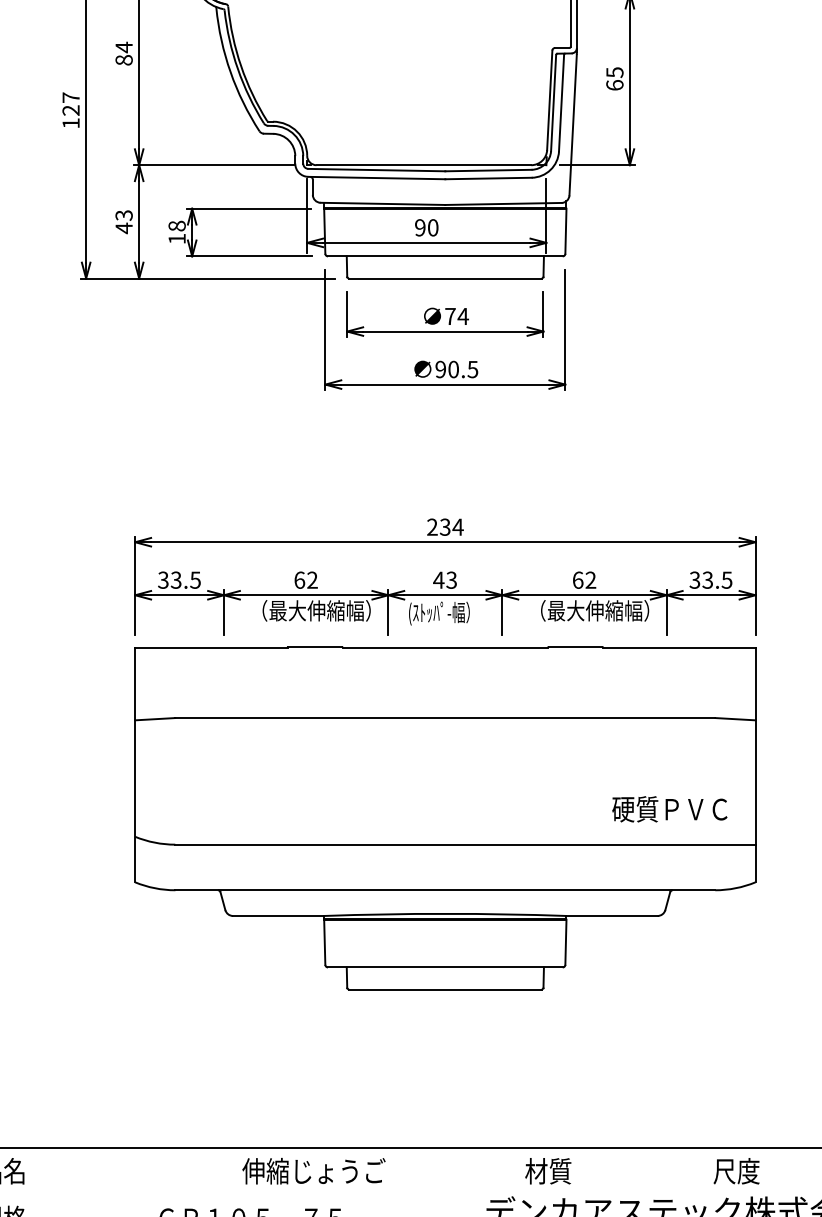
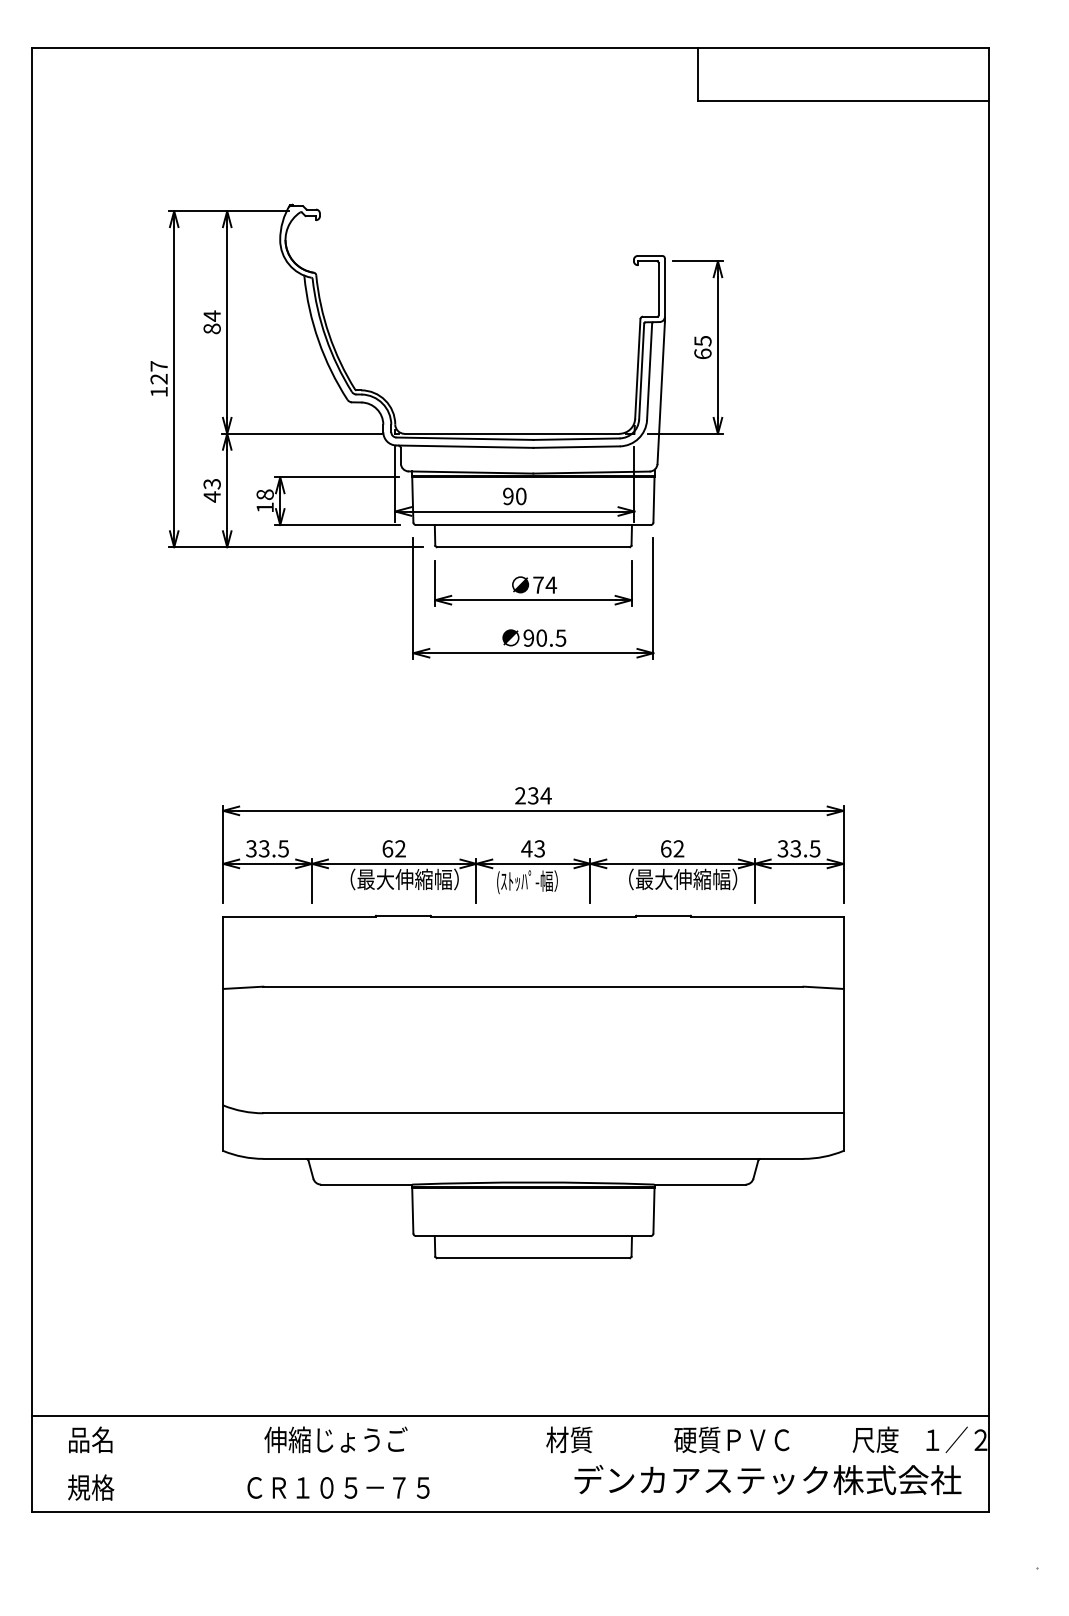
text: (669, 808) -> (731, 1439), moved
text: (313, 1170) -> (335, 1439), moved
text: (548, 1170) -> (569, 1439), moved
text: (736, 1170) -> (875, 1439), moved

